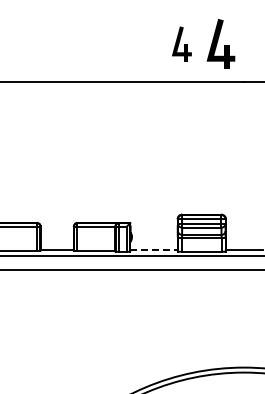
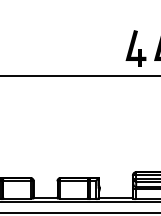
part: (181, 43) -> (135, 47), size x1.43
line: (154, 250) -> (116, 198), dashed -> solid

